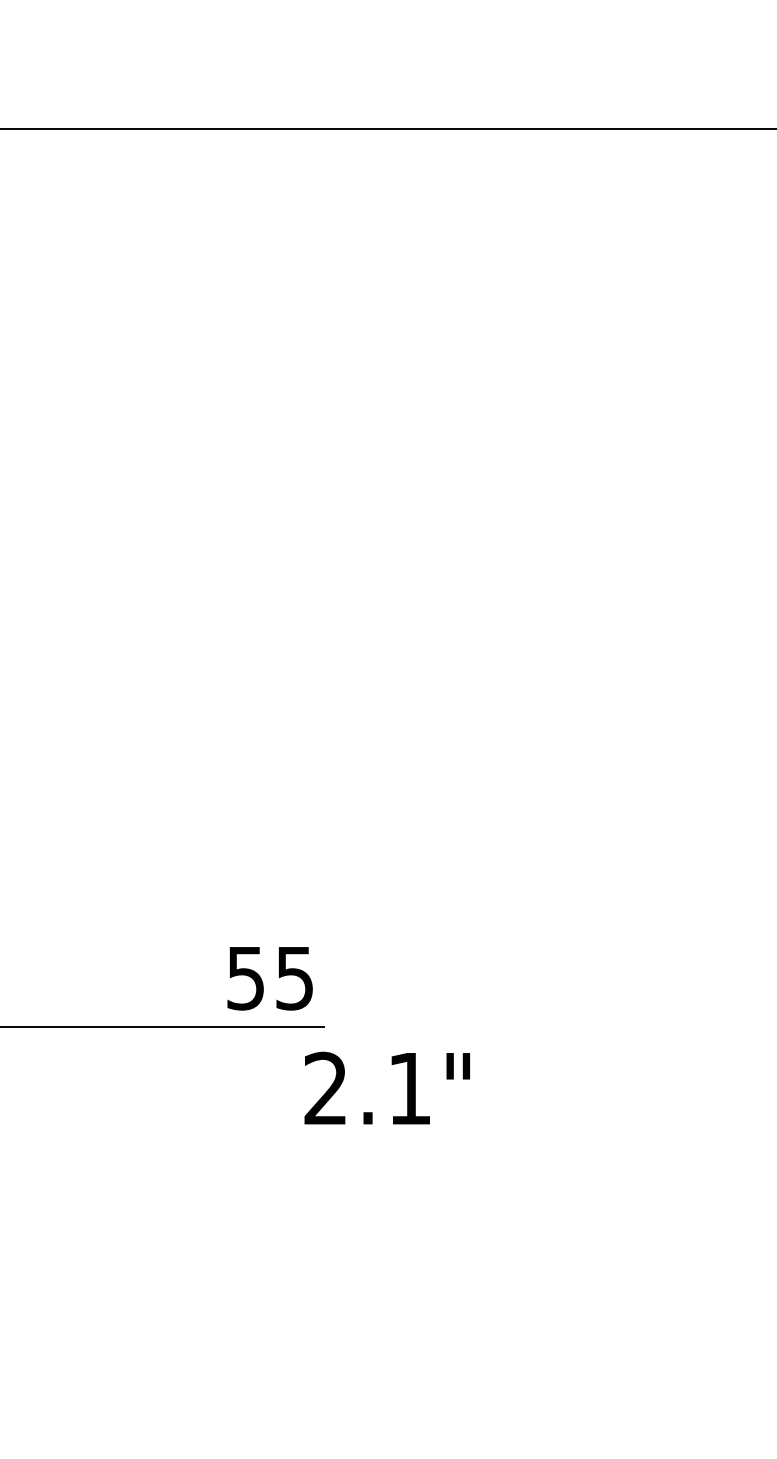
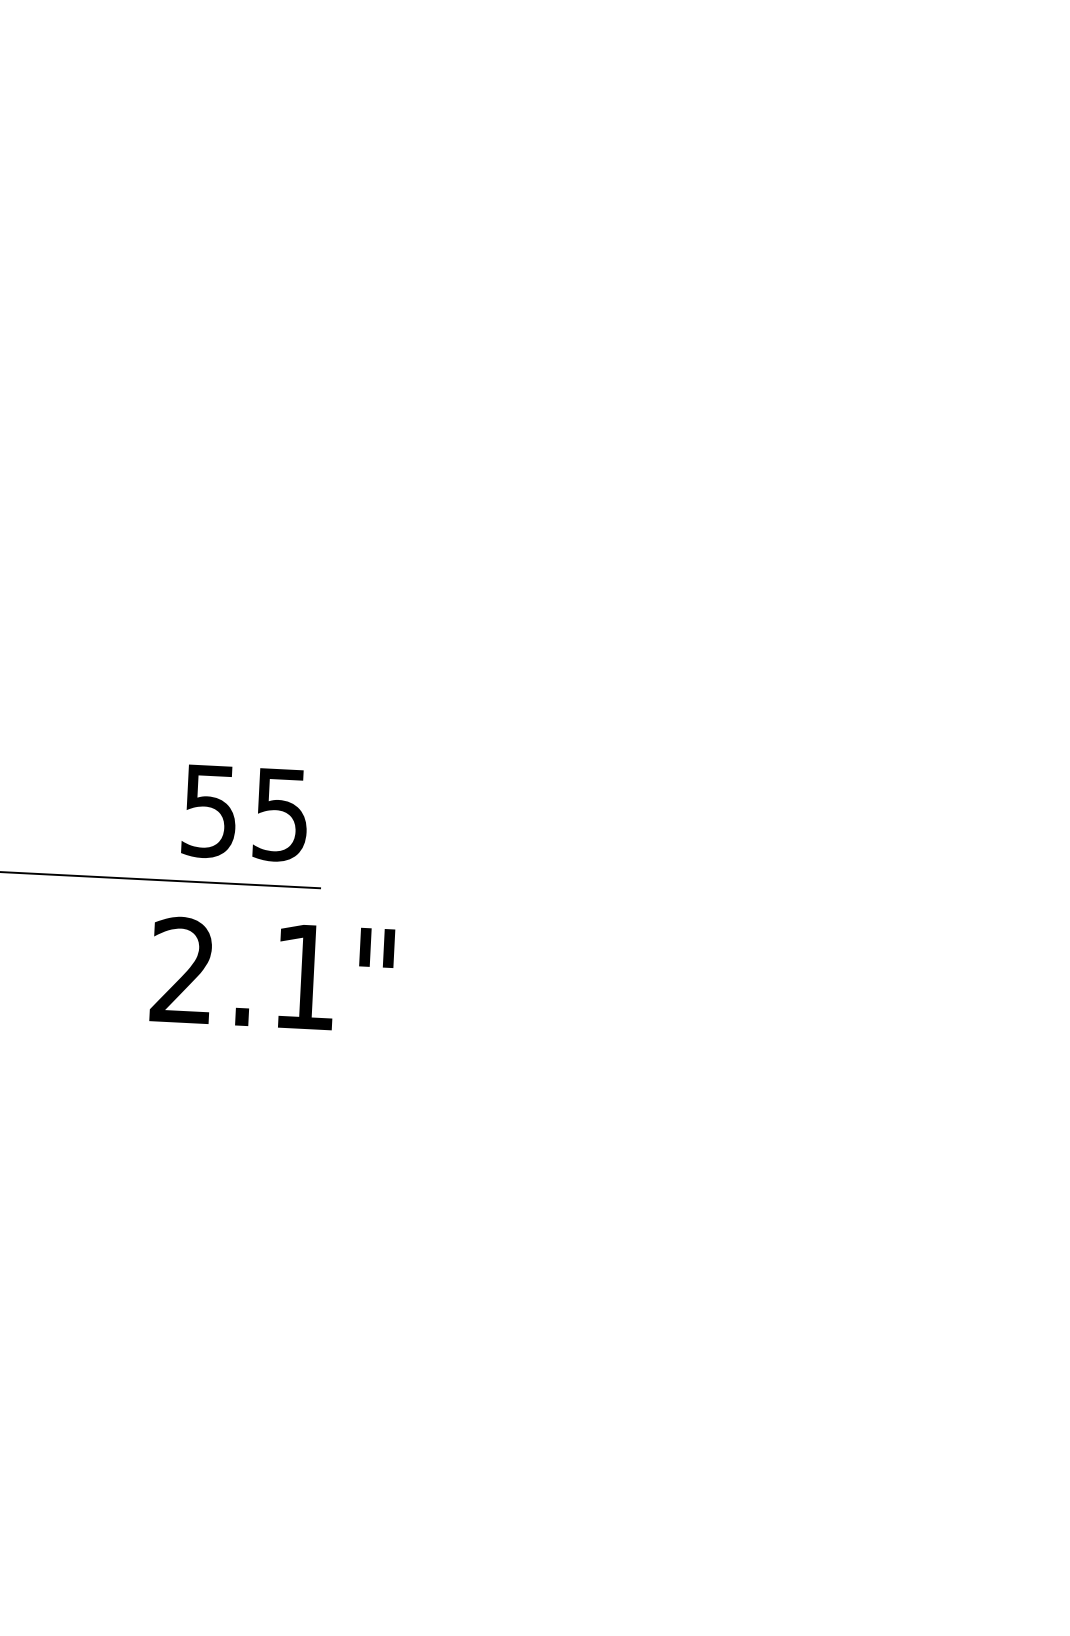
text: (386, 1087) -> (271, 973), moved

